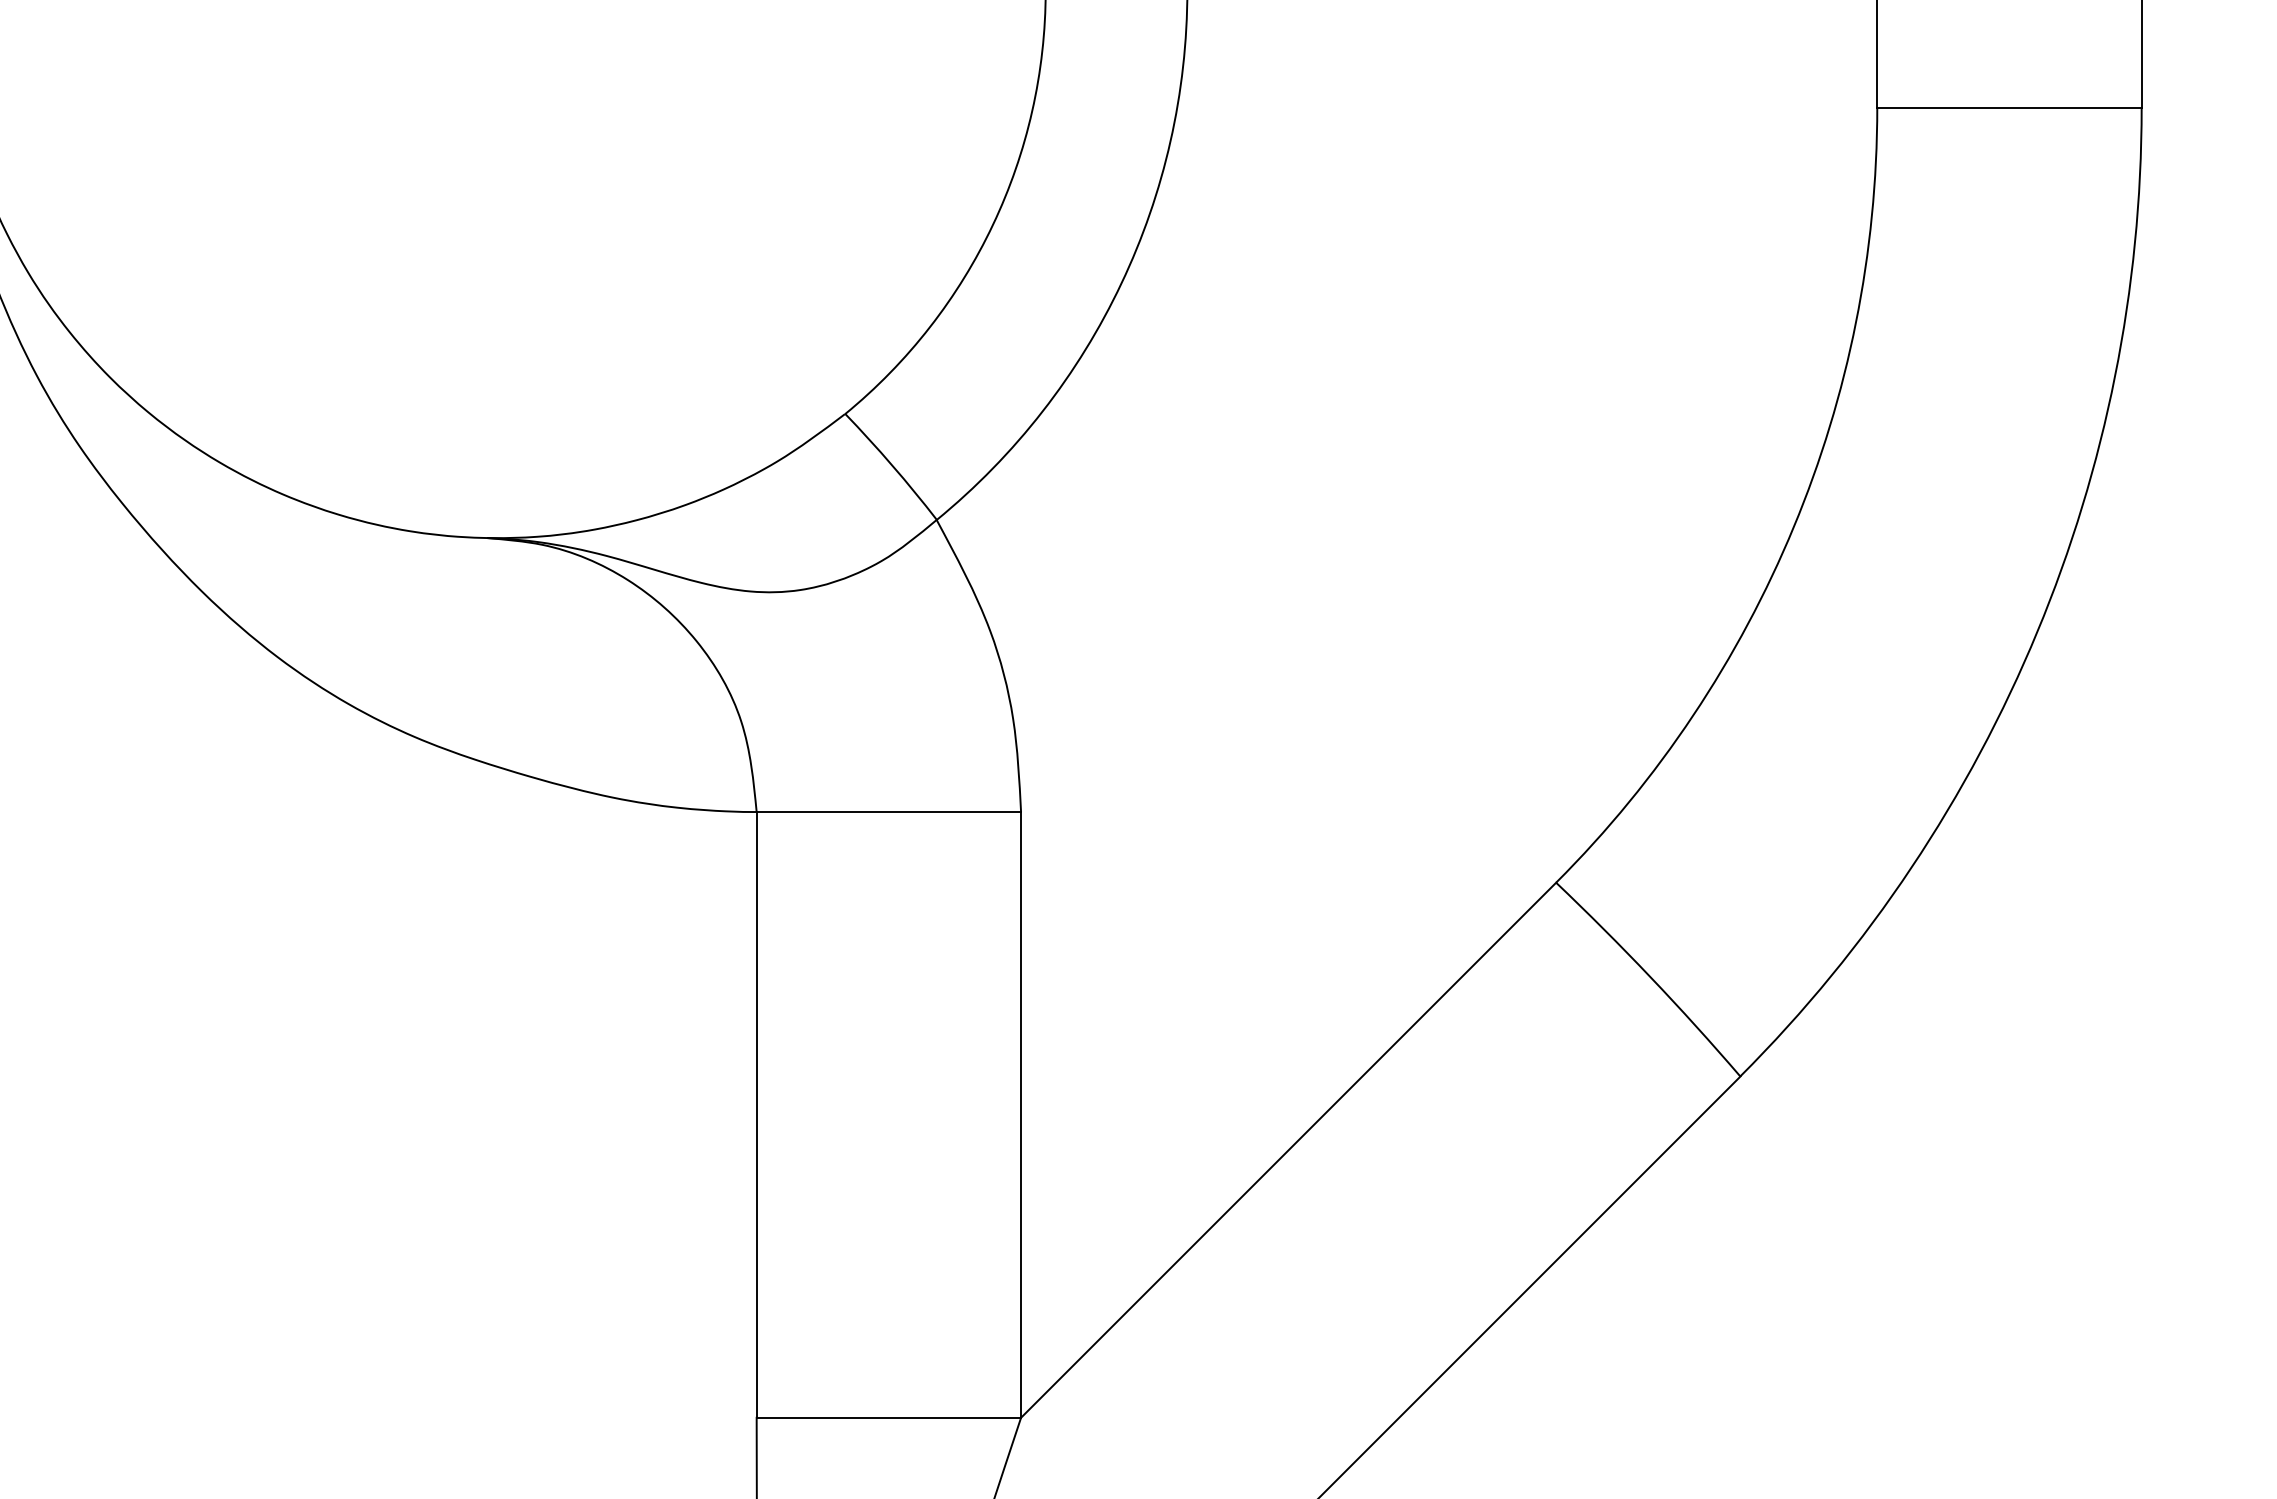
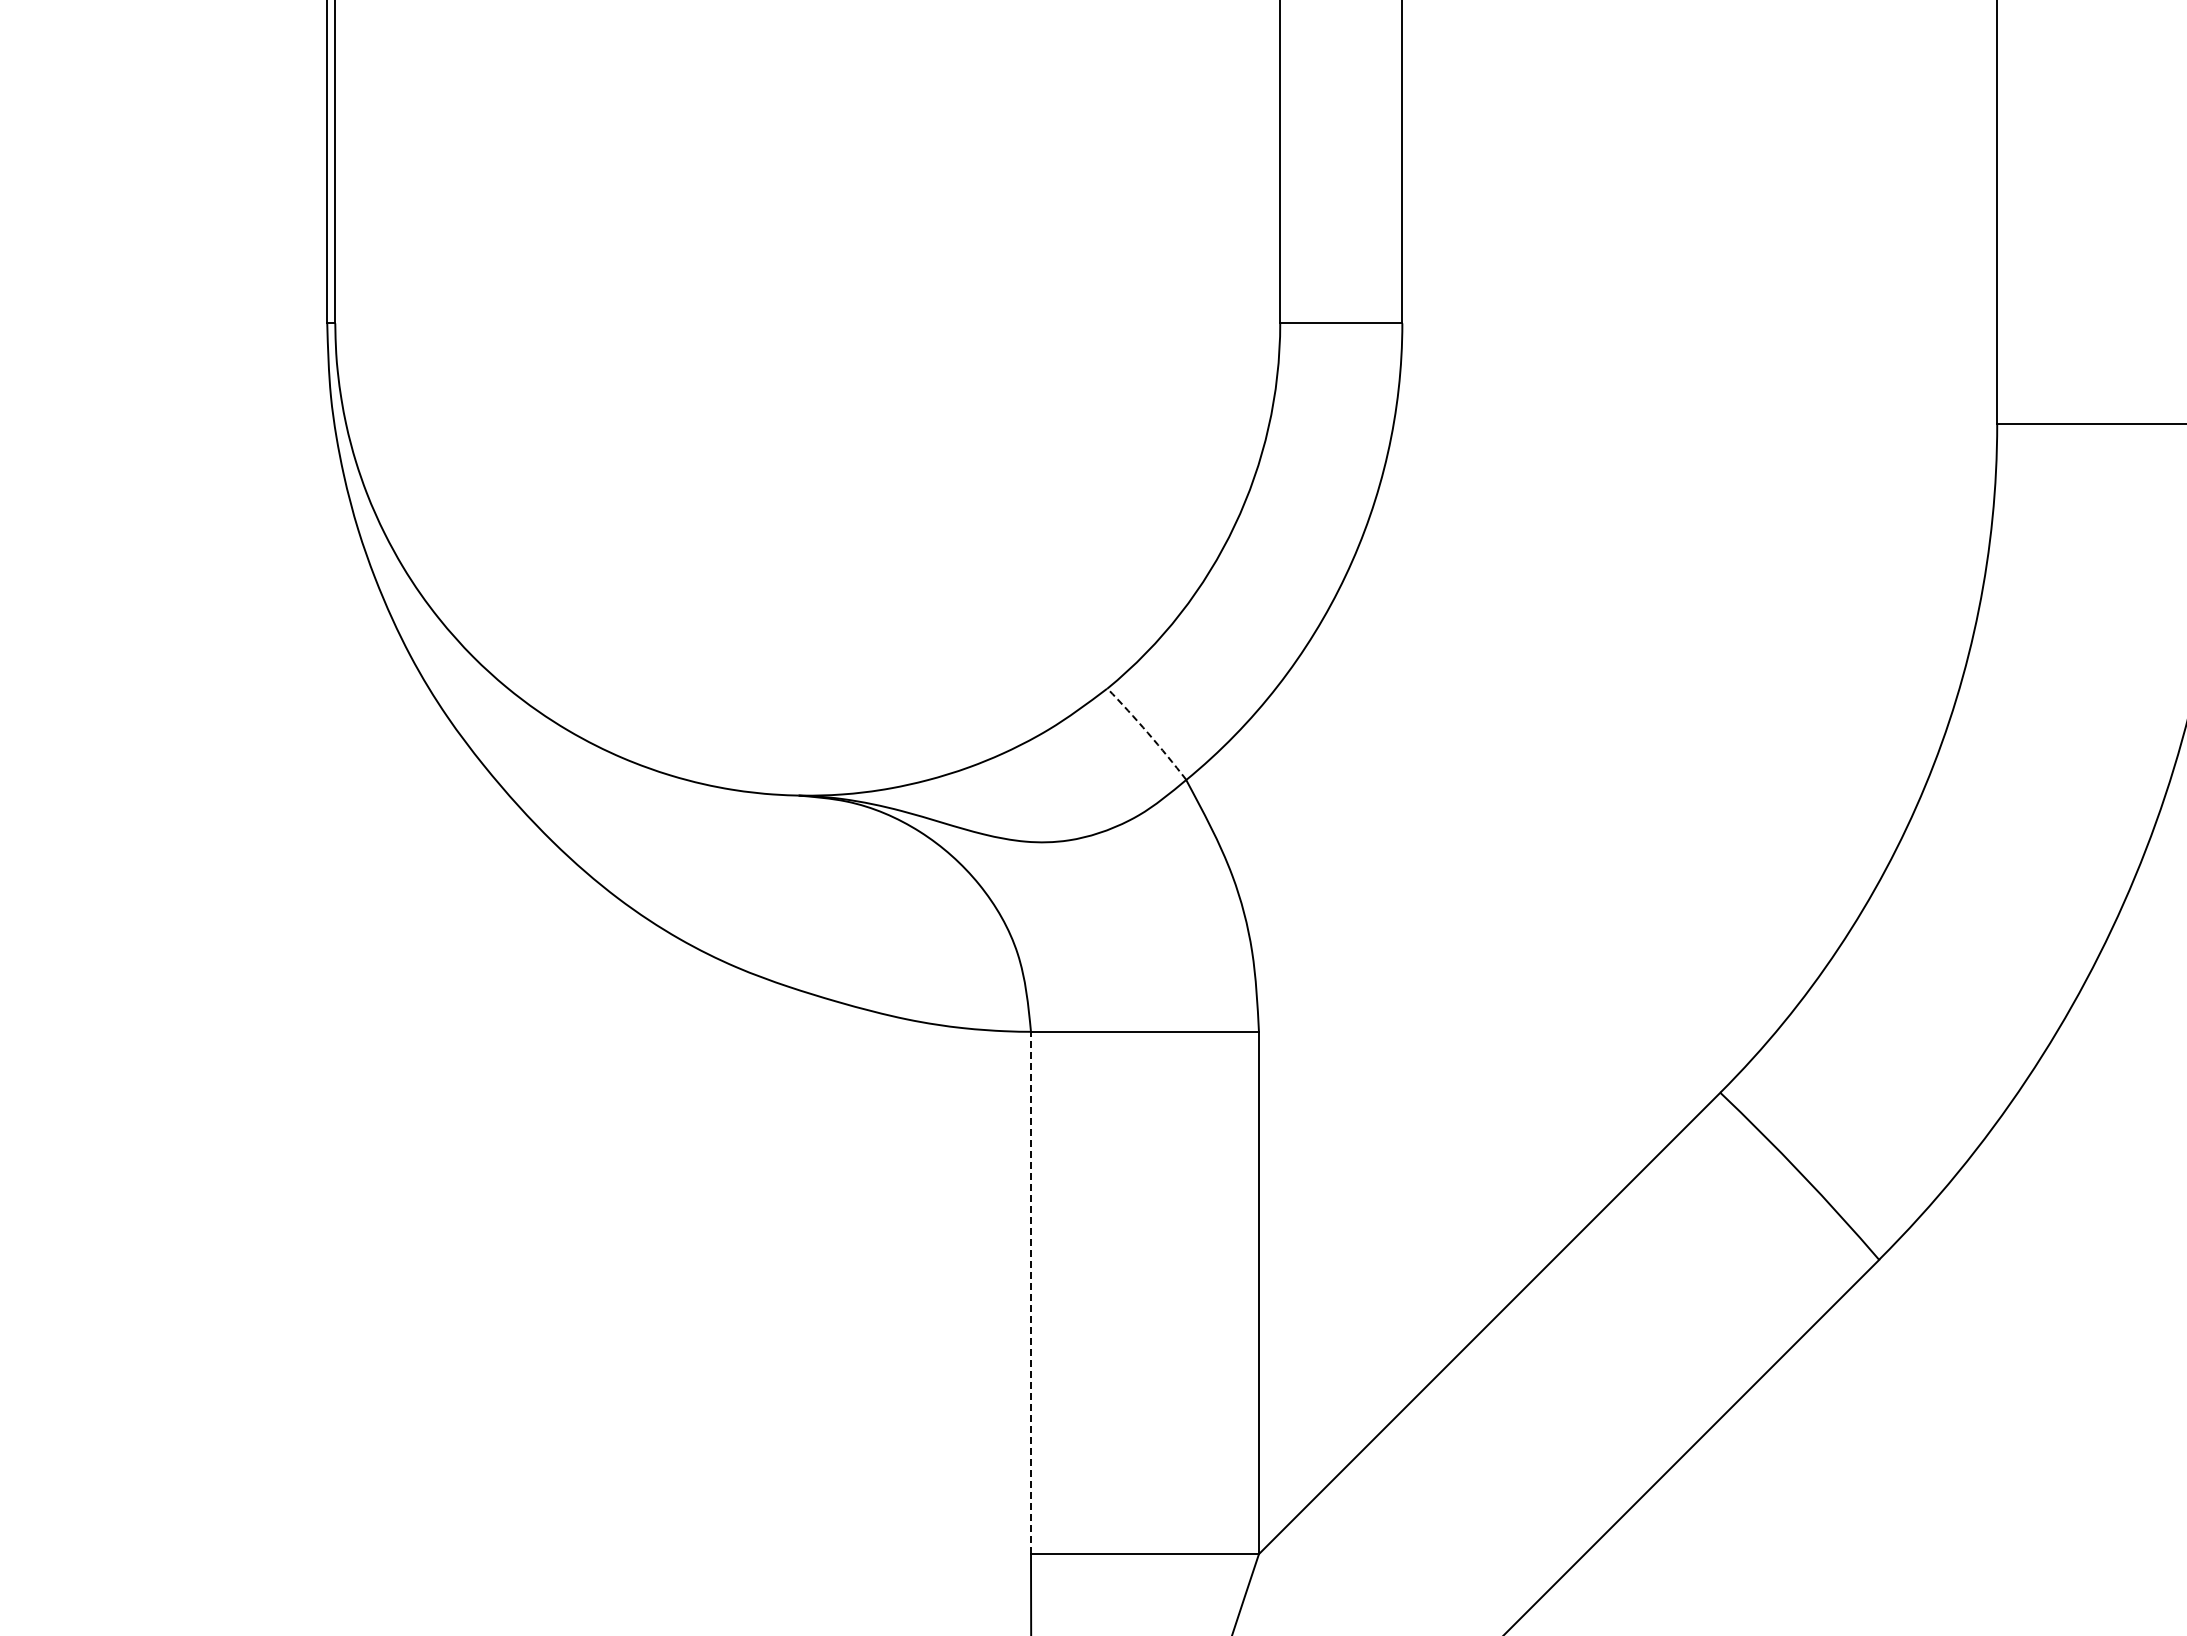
arc: (892, 466) -> (1148, 733), solid -> dashed
line: (757, 1114) -> (1031, 1292), solid -> dashed

